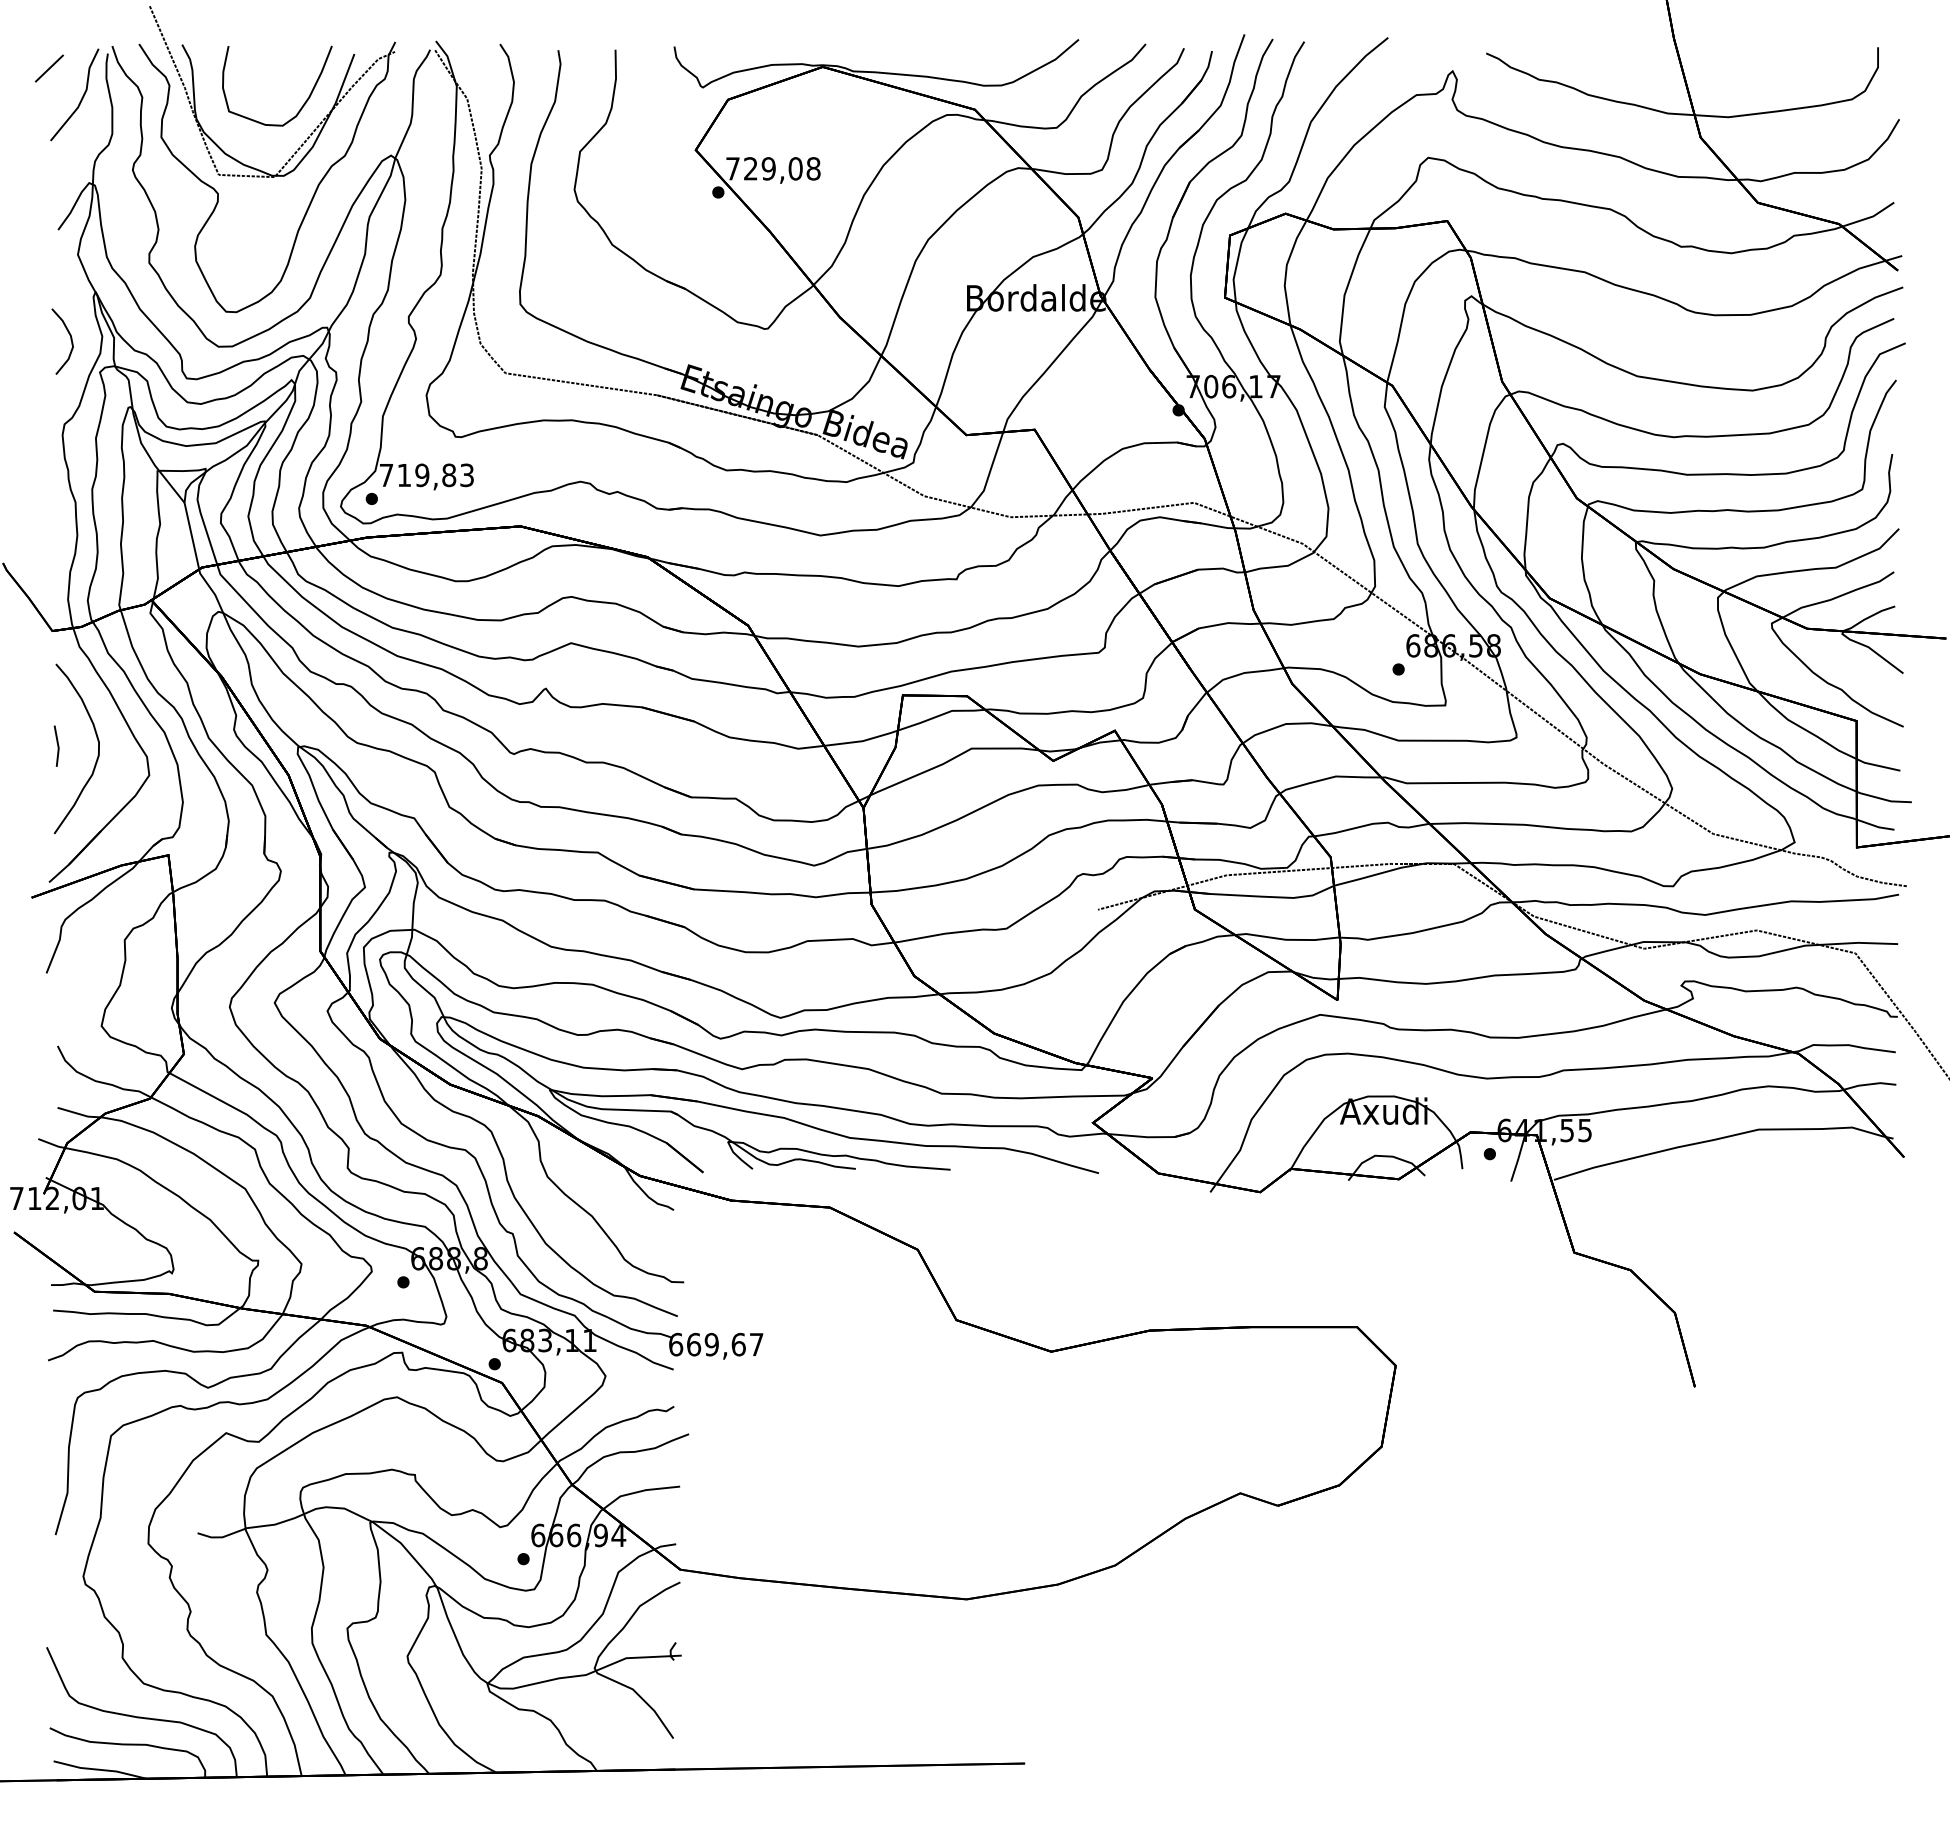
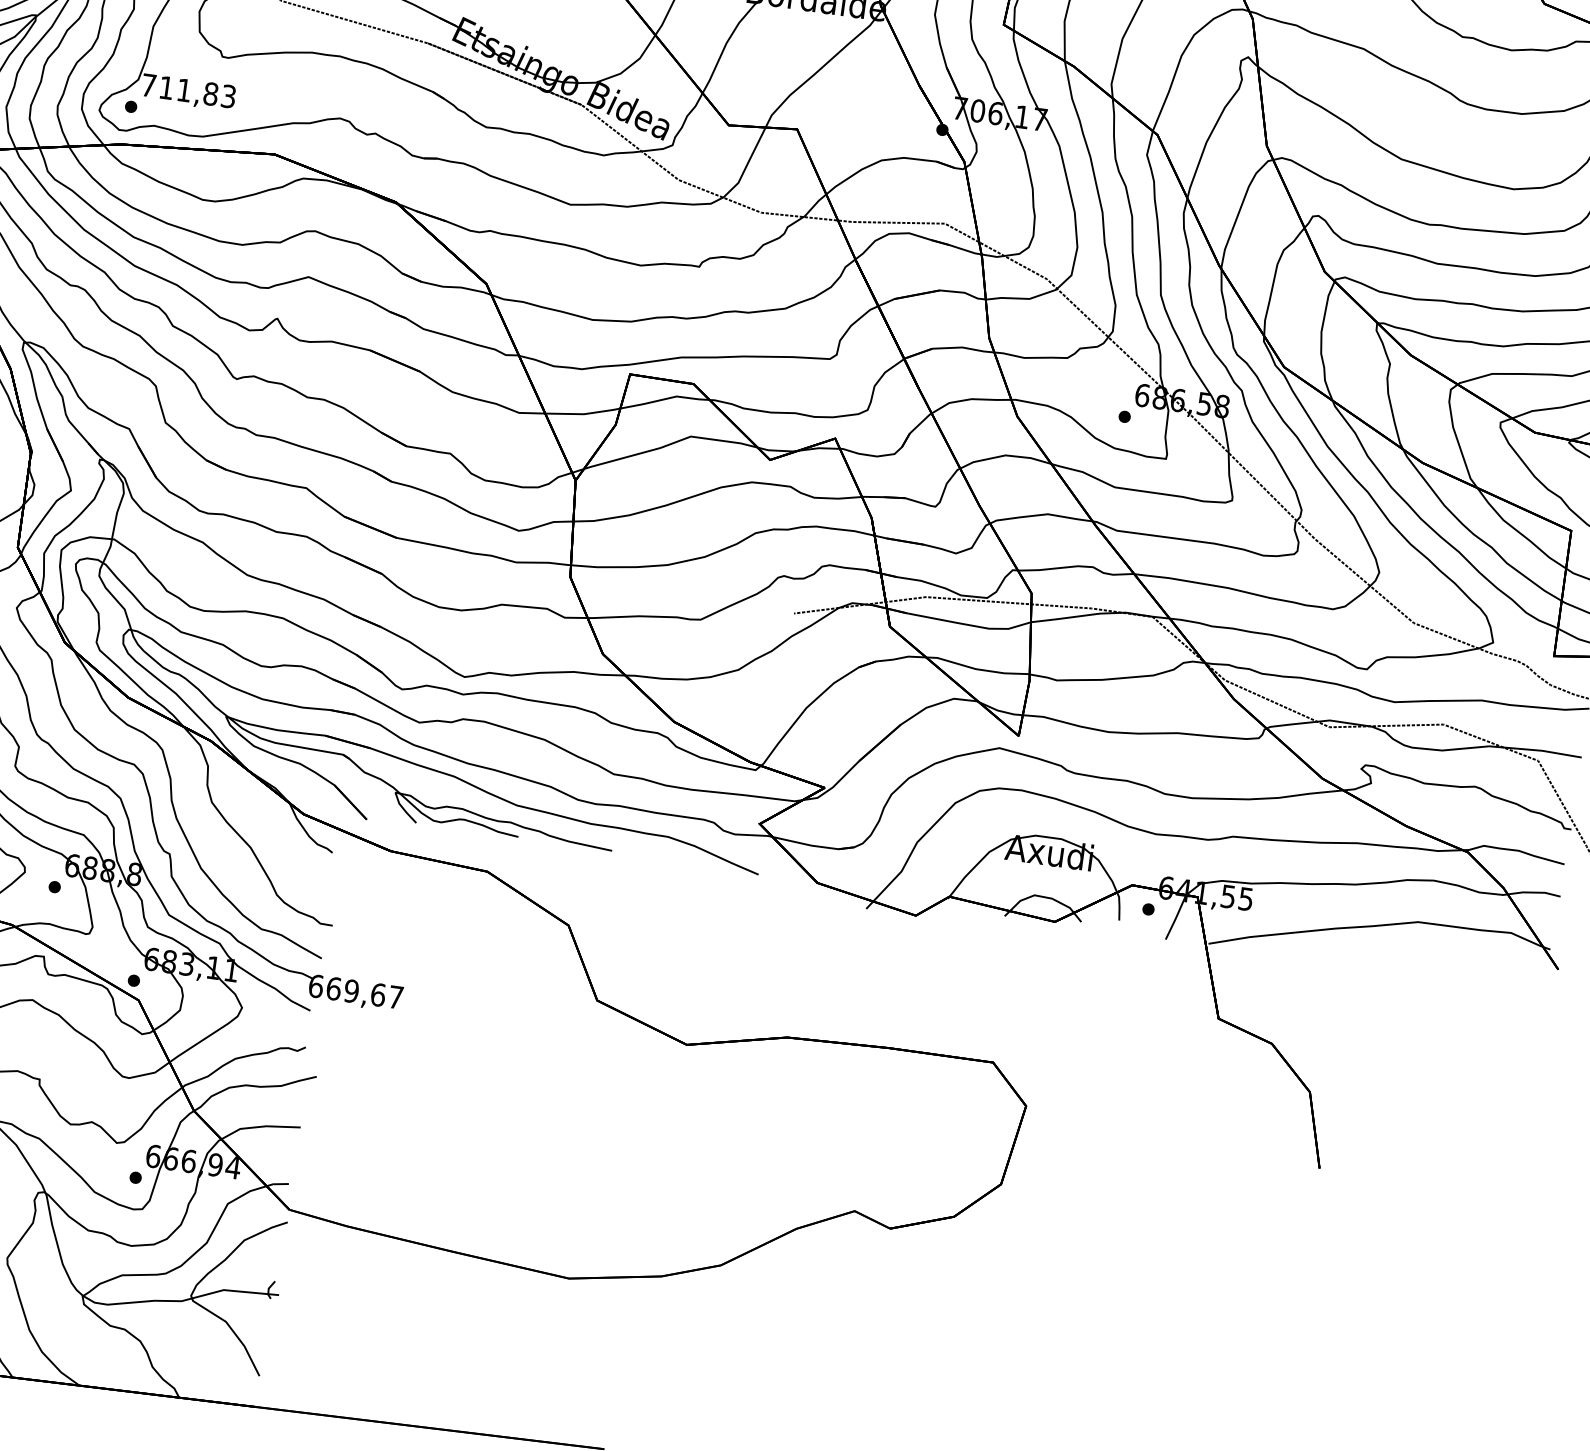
text: (422, 475) -> (184, 90), 719,83 -> 711,83

